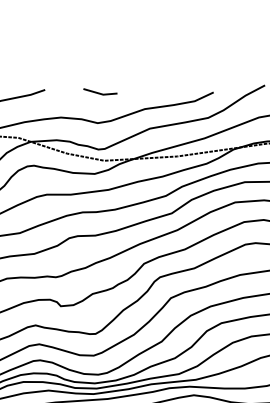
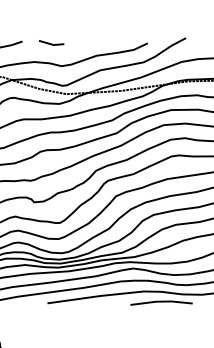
line: (100, 92) -> (51, 43), moved

